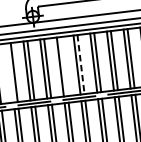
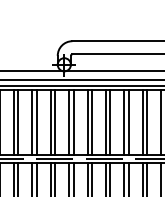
line: (81, 64) -> (110, 122), dashed -> solid
line: (63, 66) -> (91, 122), added
line: (10, 72) -> (32, 122), added

